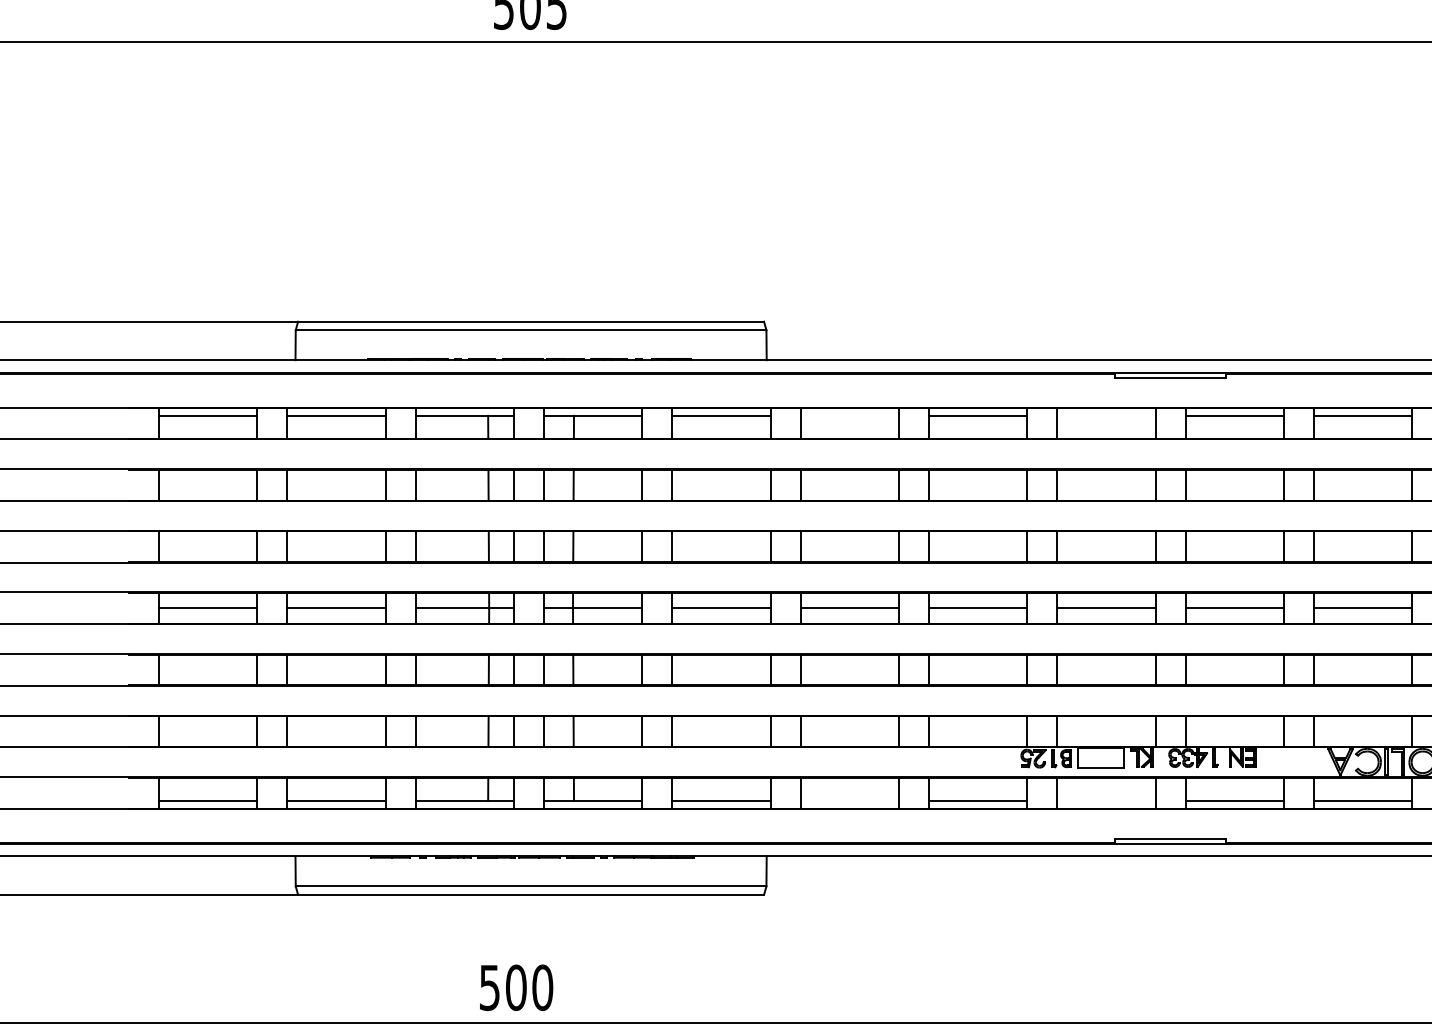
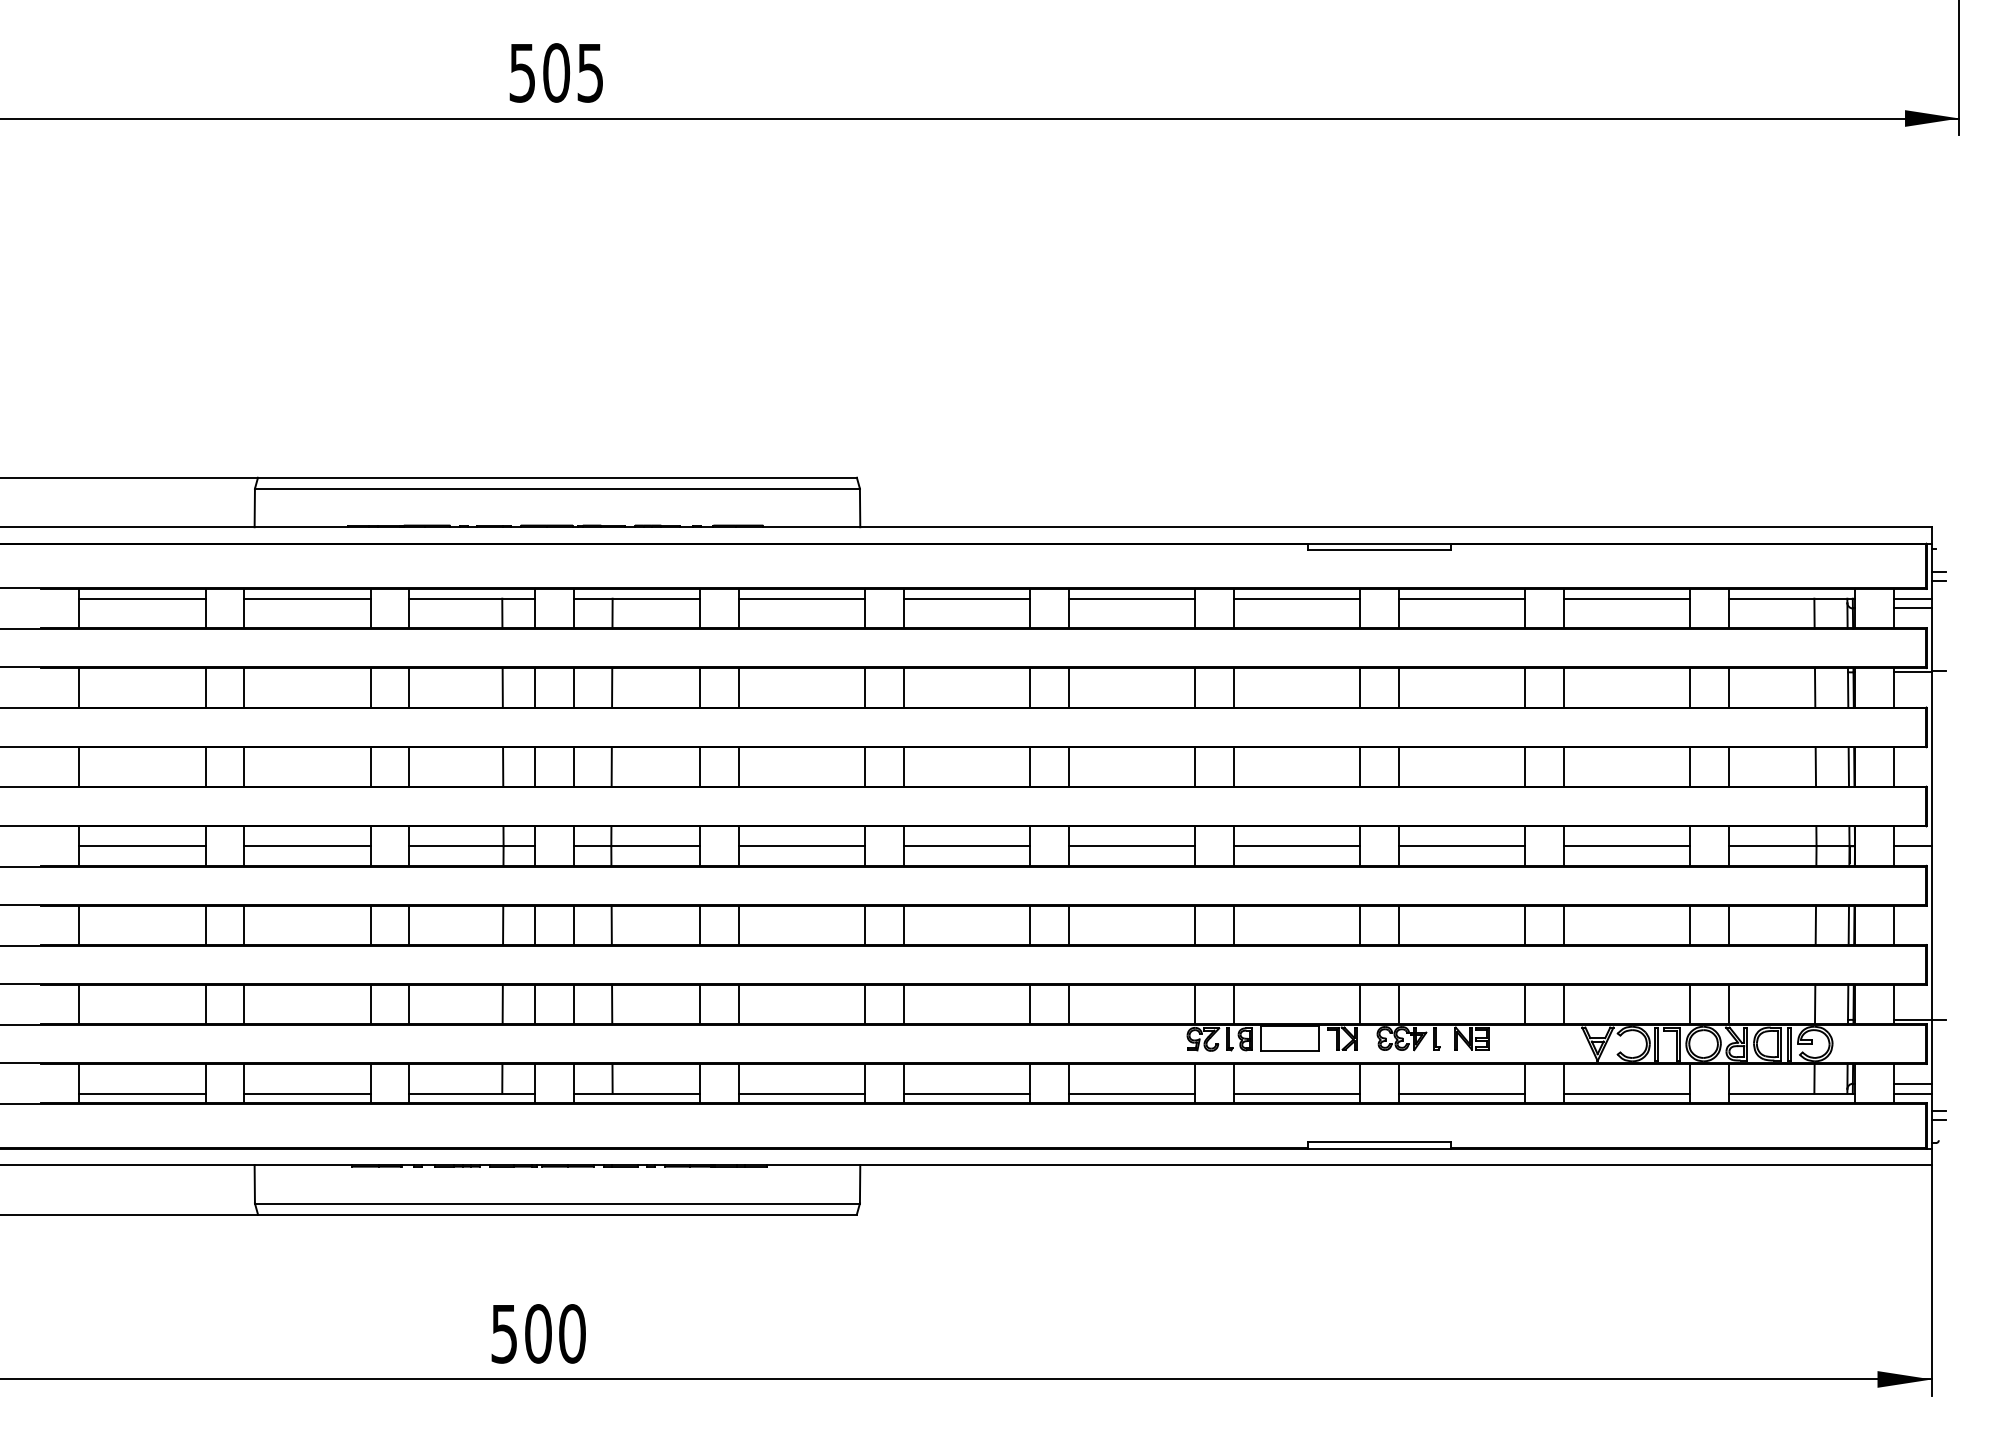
line: (849, 415) -> (966, 598), added
line: (1106, 415) -> (1296, 598), added
line: (849, 800) -> (966, 1093), added
line: (1106, 800) -> (1296, 1093), added

